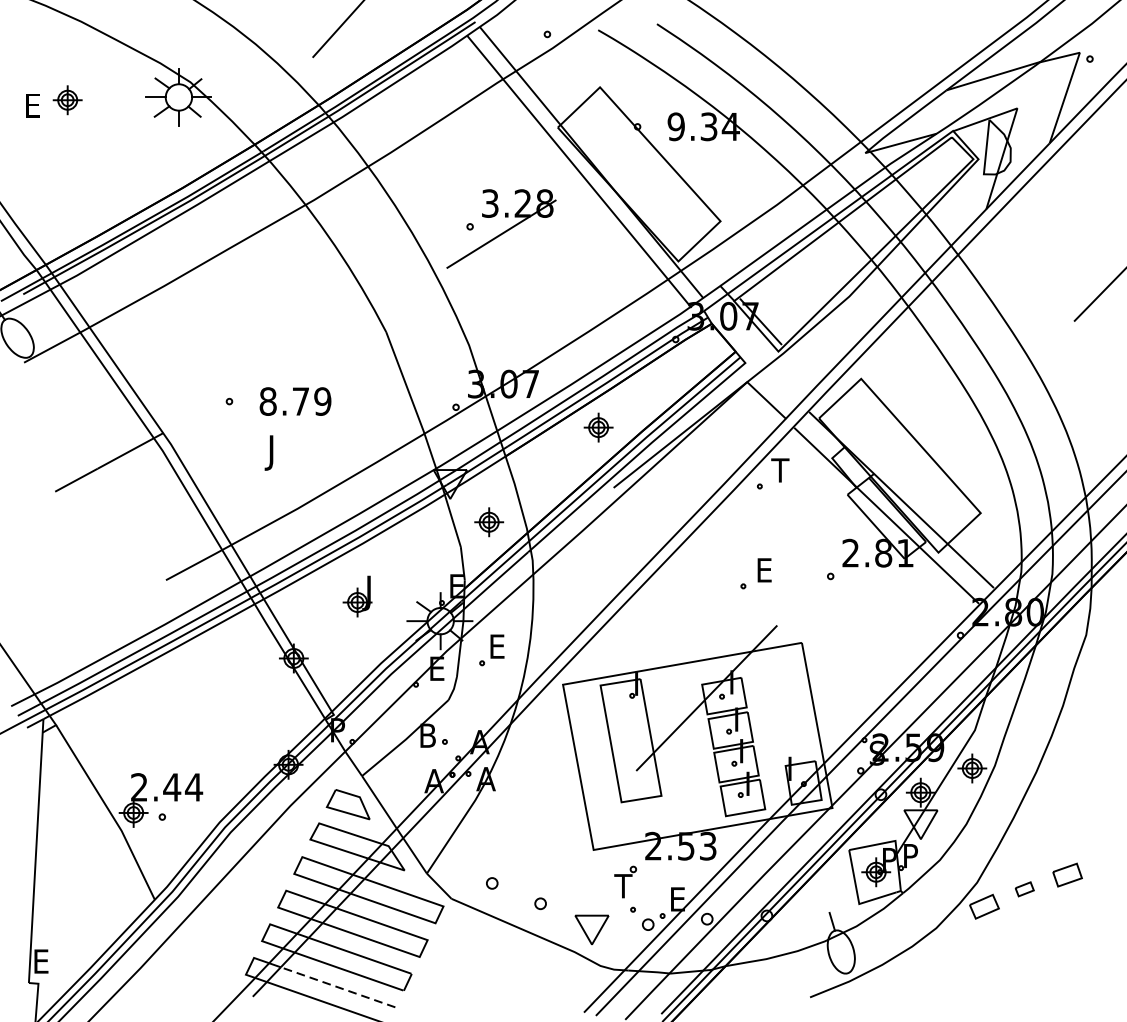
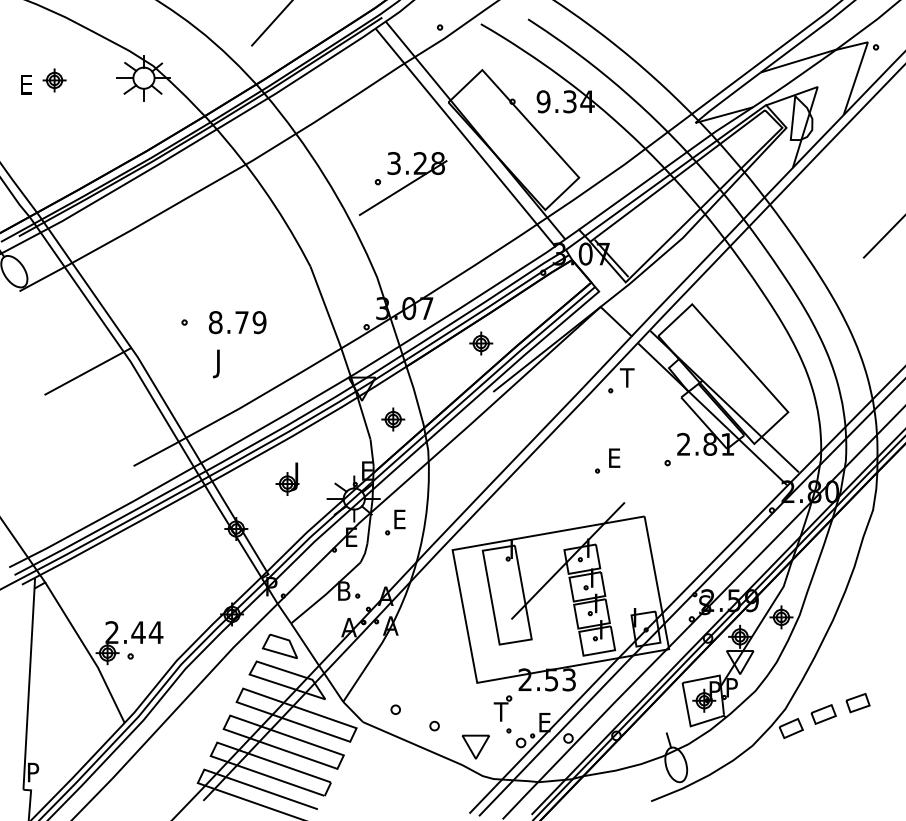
part: (1024, 889) -> (823, 714), size x1.67
text: (42, 961) -> (34, 772), E -> P
line: (337, 987) -> (271, 793), dashed -> solid

